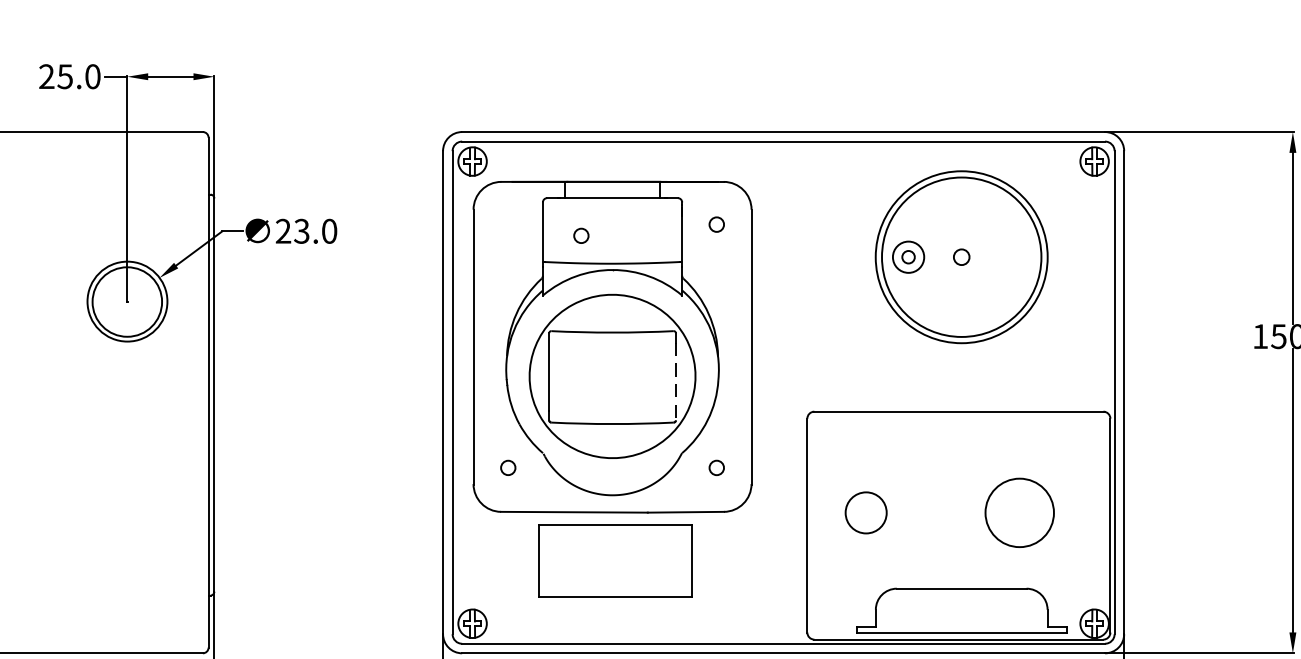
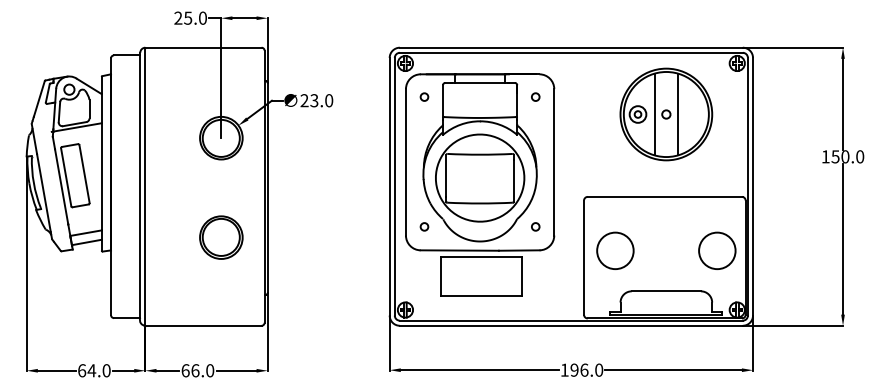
circle: (581, 234) -> (424, 96), moved
line: (939, 257) -> (654, 114), added
line: (984, 257) -> (678, 114), added
line: (675, 380) -> (513, 180), dashed -> solid
part: (127, 487) -> (221, 237), added
circle: (866, 512) -> (615, 250), size x1.67
circle: (1020, 512) -> (717, 250), moved

